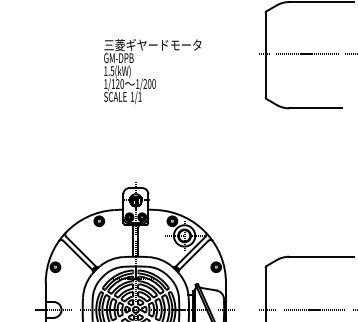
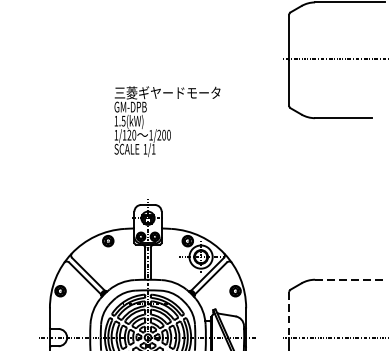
text: (152, 71) -> (167, 121), moved
line: (322, 256) -> (351, 279), solid -> dashed
line: (265, 288) -> (289, 314), solid -> dashed

